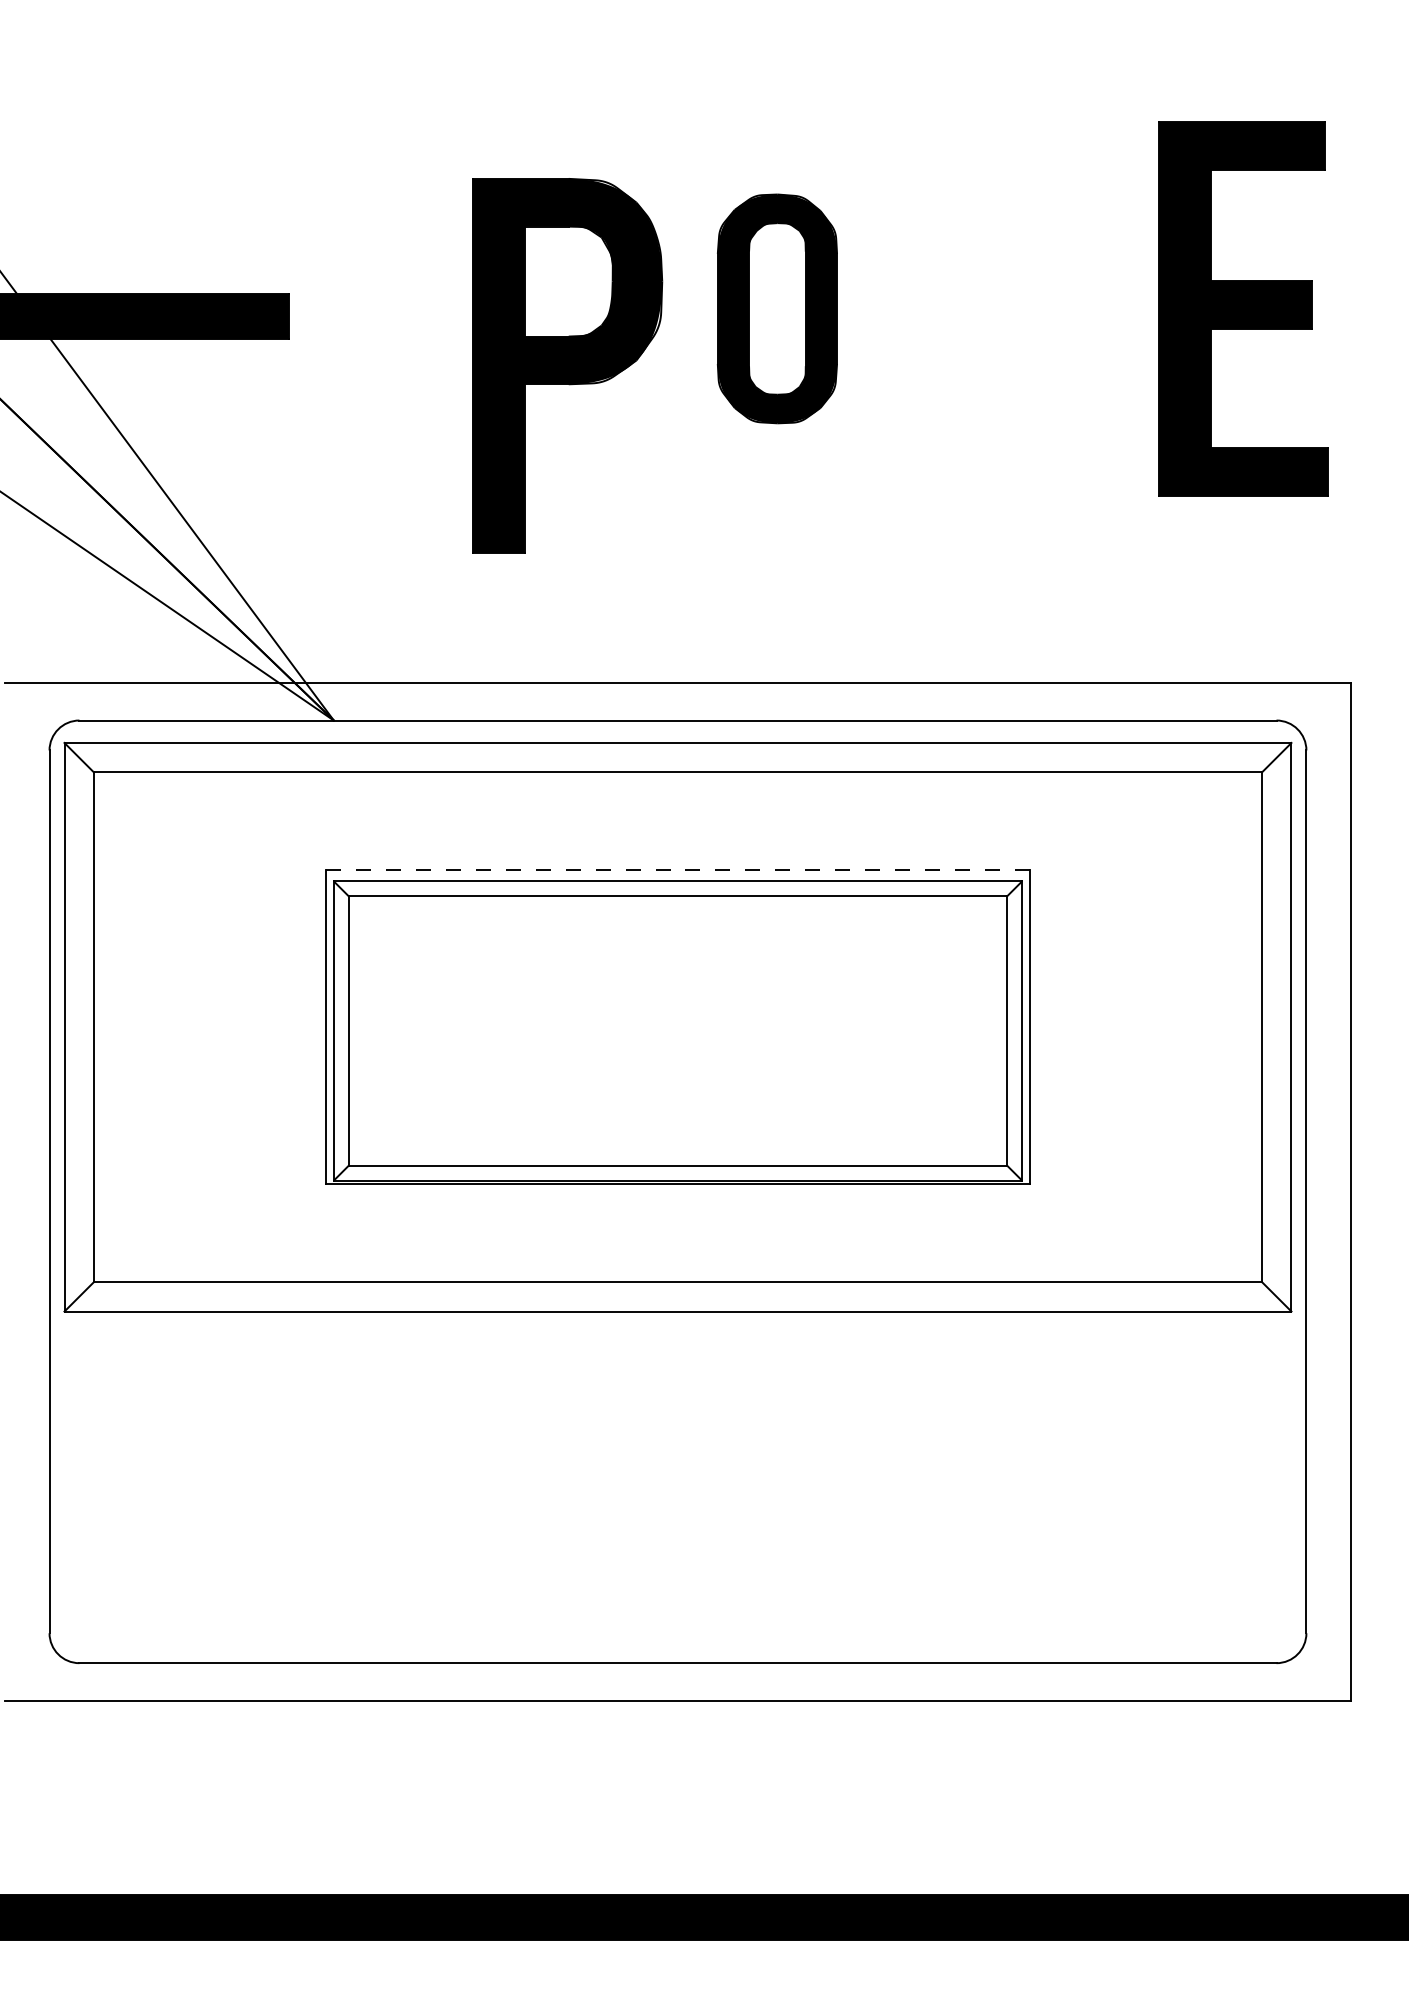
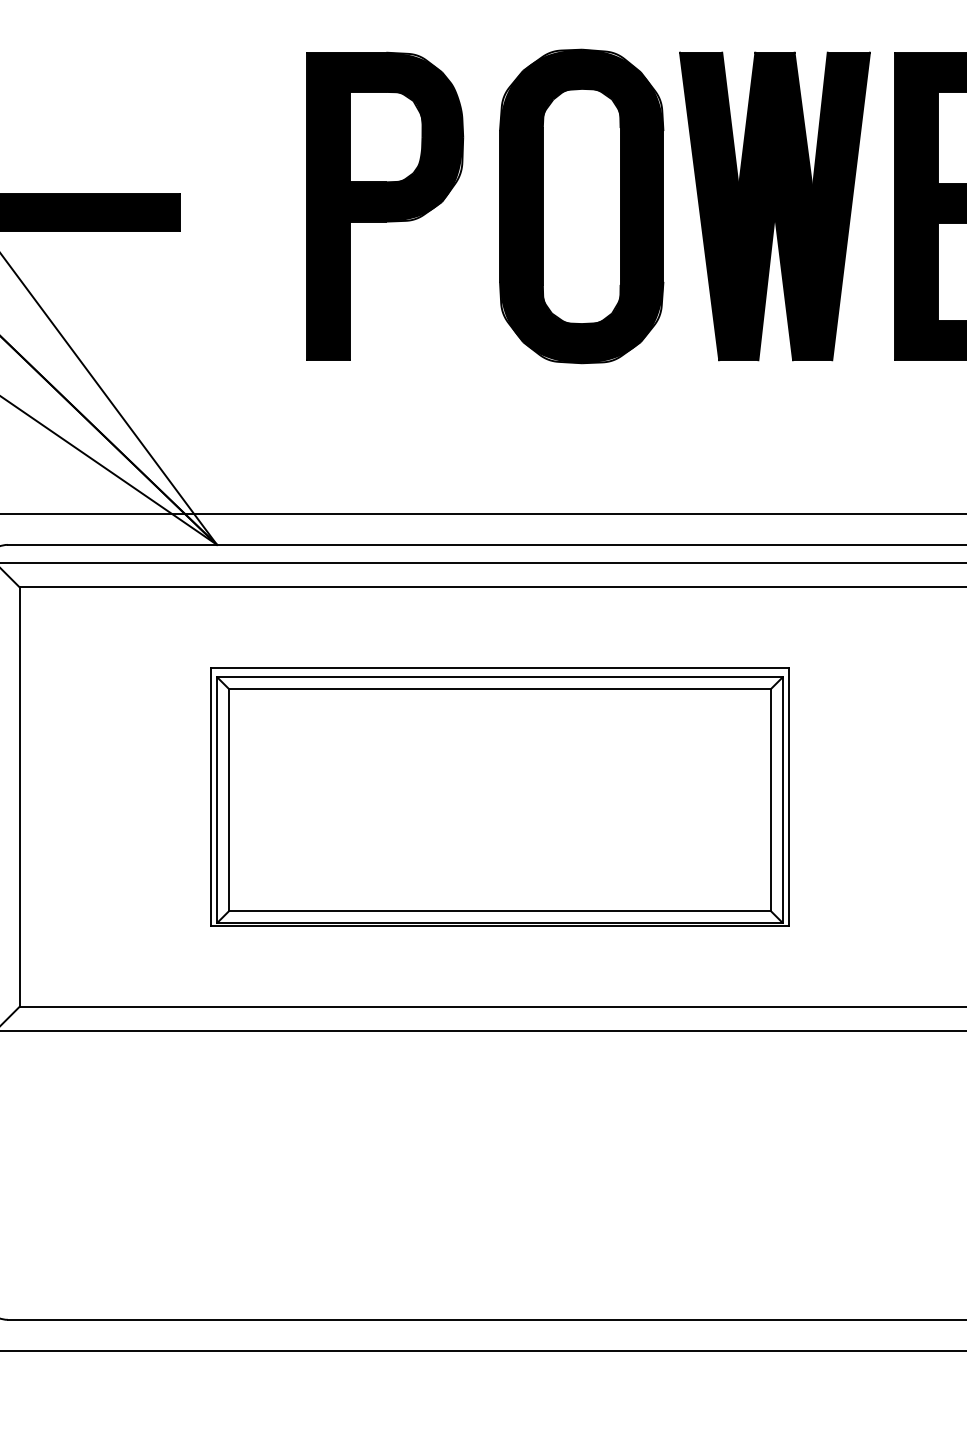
part: (777, 308) -> (581, 206), size x1.67
part: (1012, 308) -> (775, 206), added
part: (567, 365) -> (385, 206), moved
line: (677, 870) -> (499, 668), dashed -> solid

